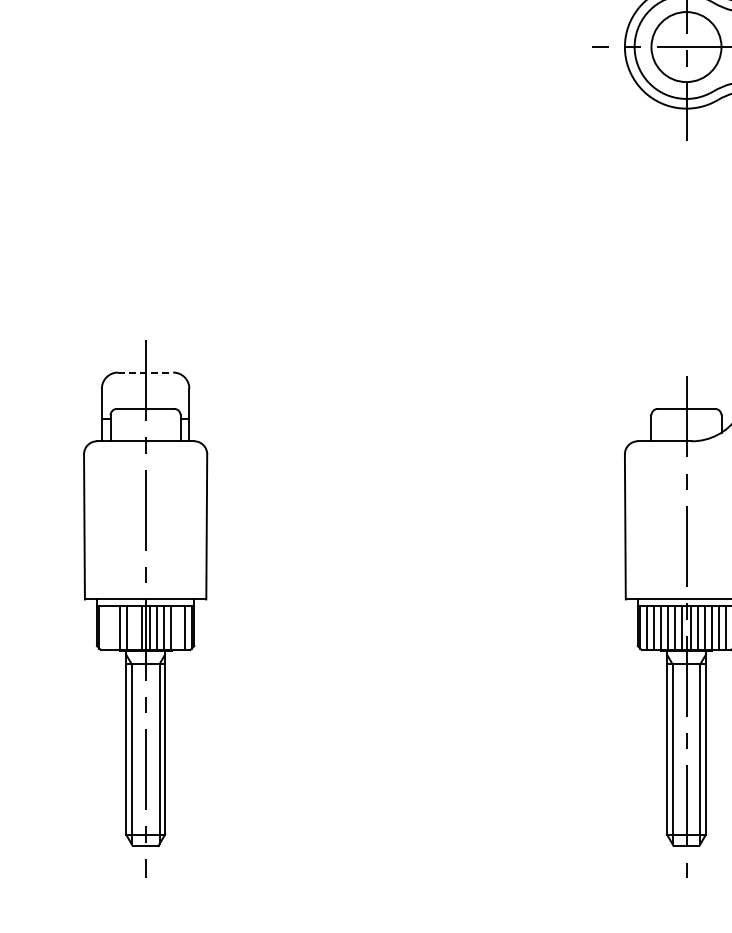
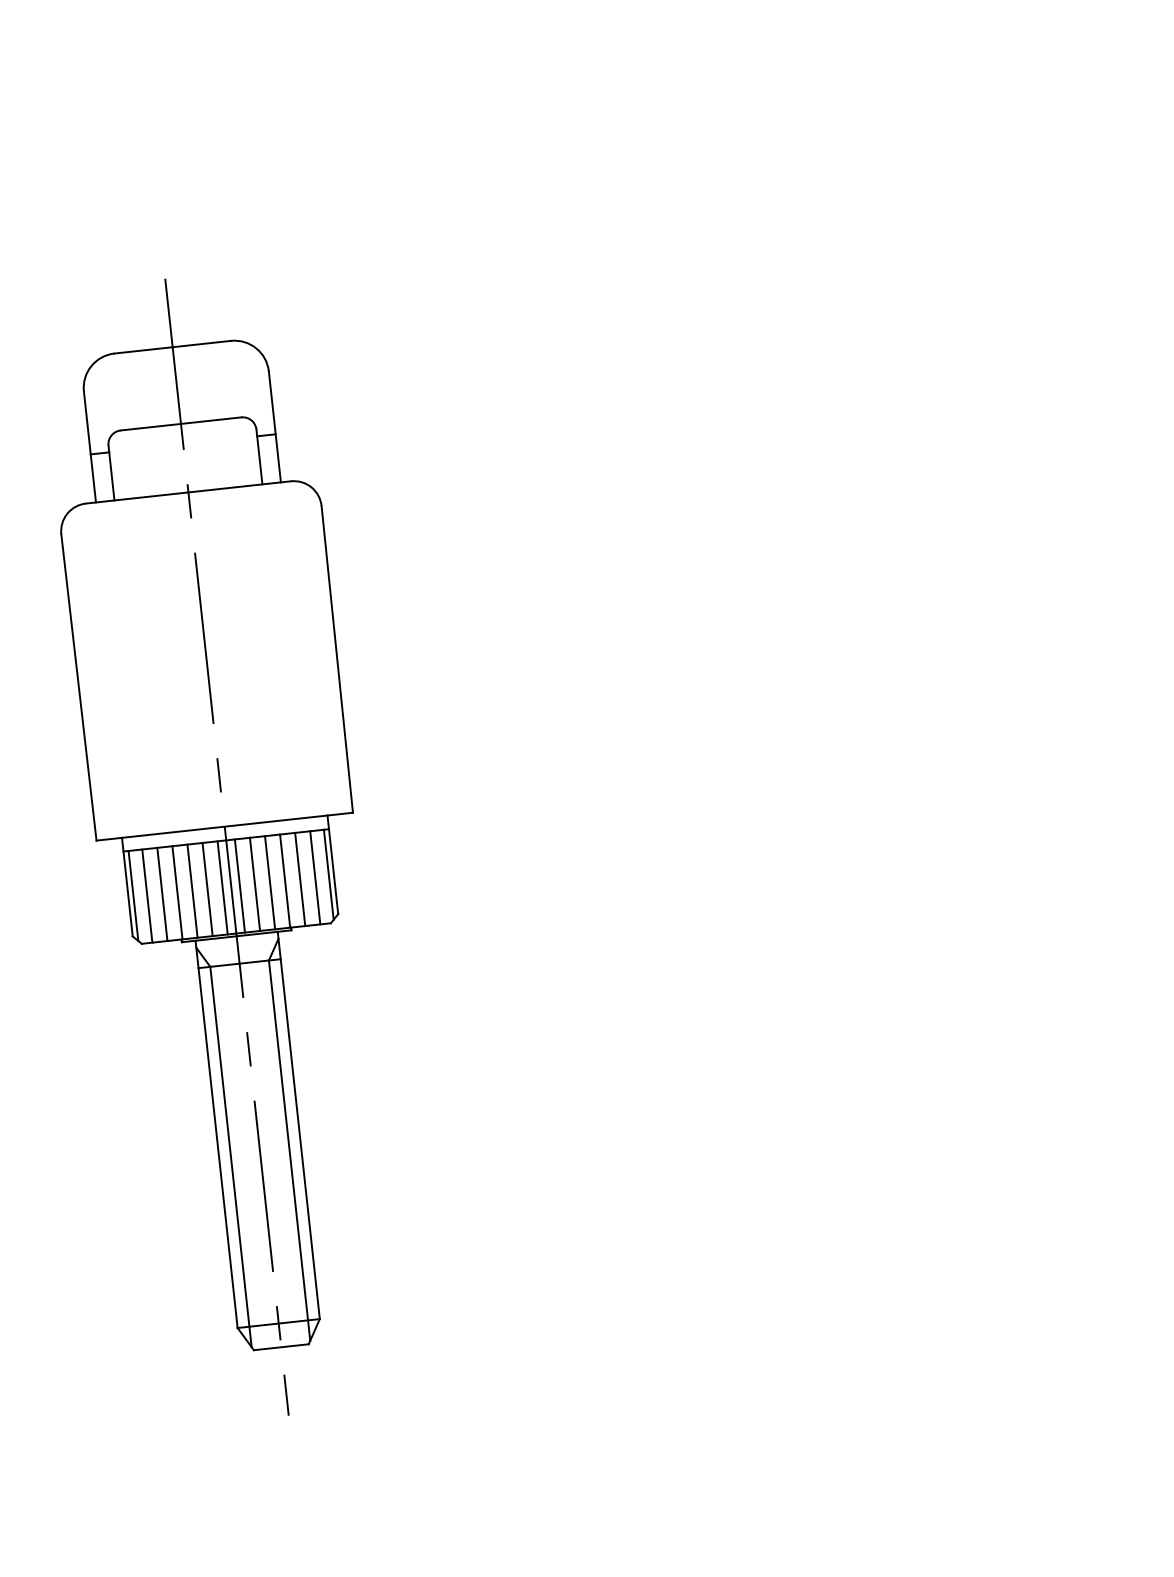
line: (145, 372) -> (172, 347), dashed -> solid
line: (105, 627) -> (146, 895), added
line: (113, 627) -> (163, 893), added
line: (134, 627) -> (207, 888), added
line: (178, 627) -> (300, 878), added

